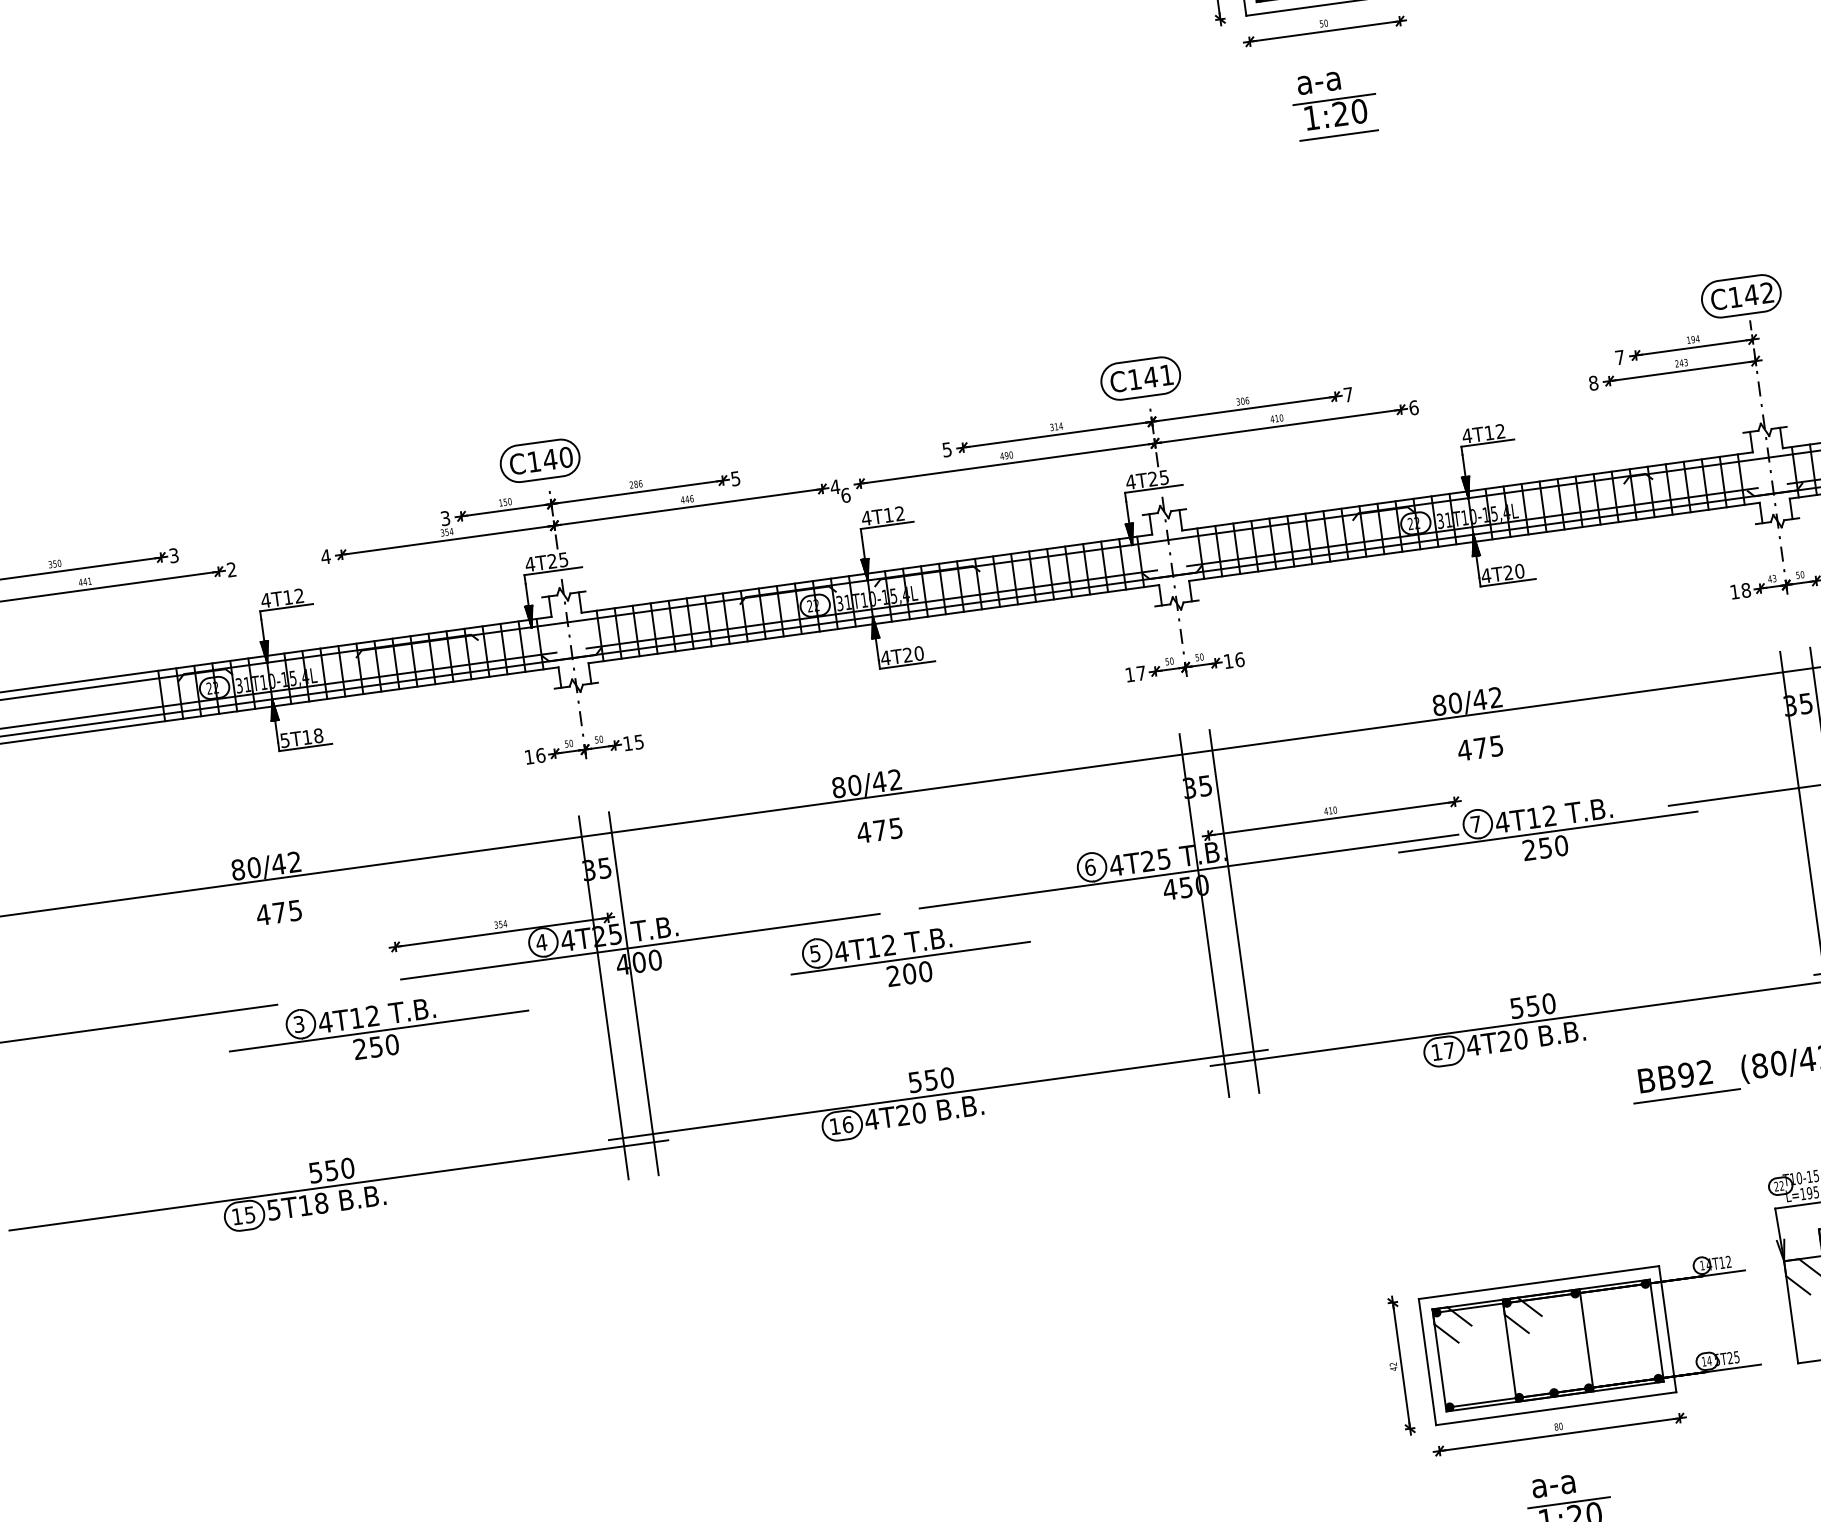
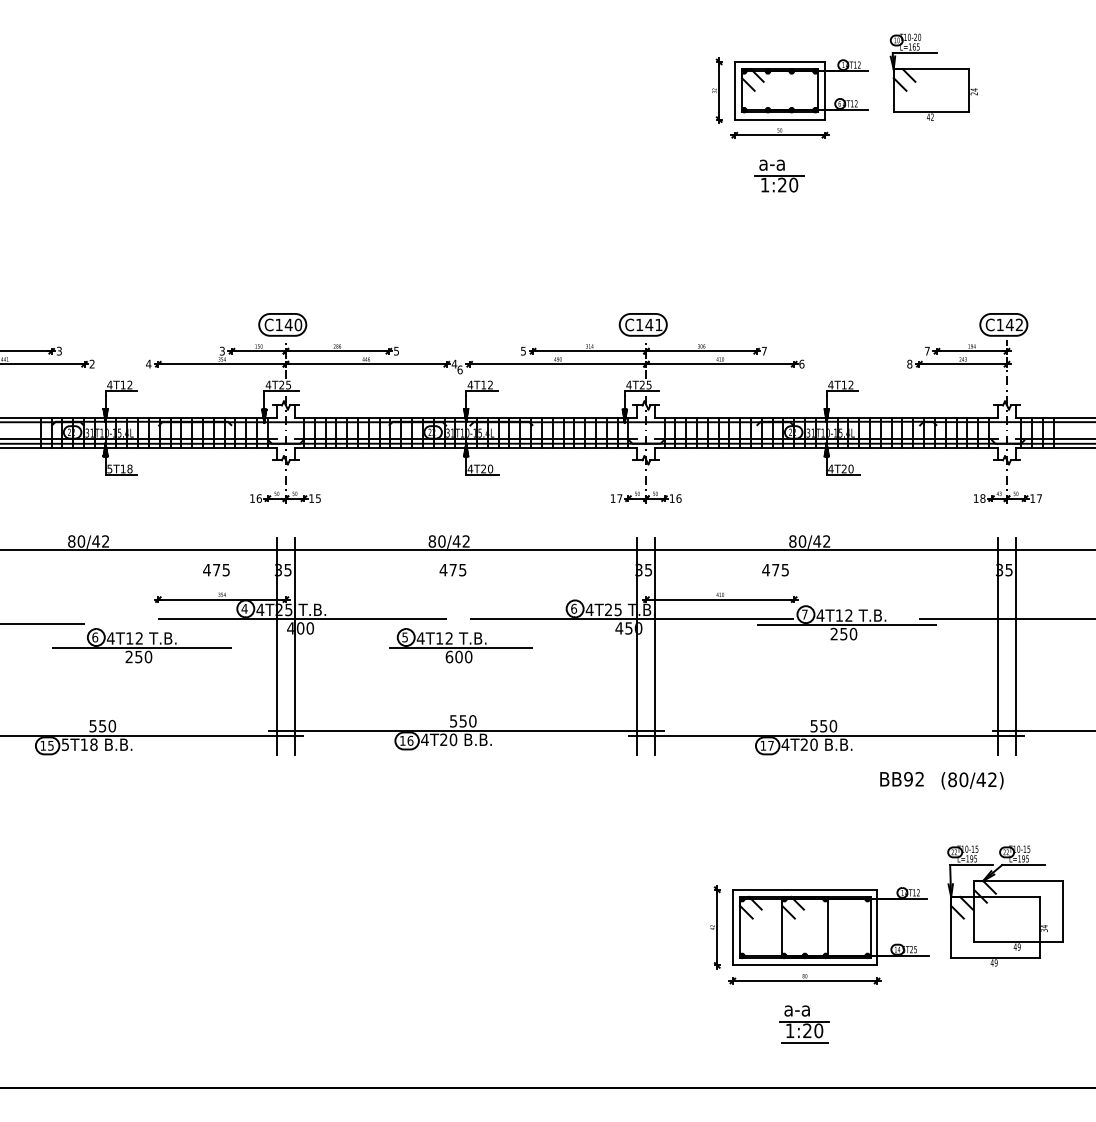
line: (1338, 135) -> (779, 197), removed
text: (1480, 748) -> (775, 570), moved
text: (279, 913) -> (216, 570), moved
text: (893, 975) -> (449, 656), 200 -> 600
text: (299, 1024) -> (95, 637), 3 -> 6
line: (1687, 1095) -> (907, 791), removed

